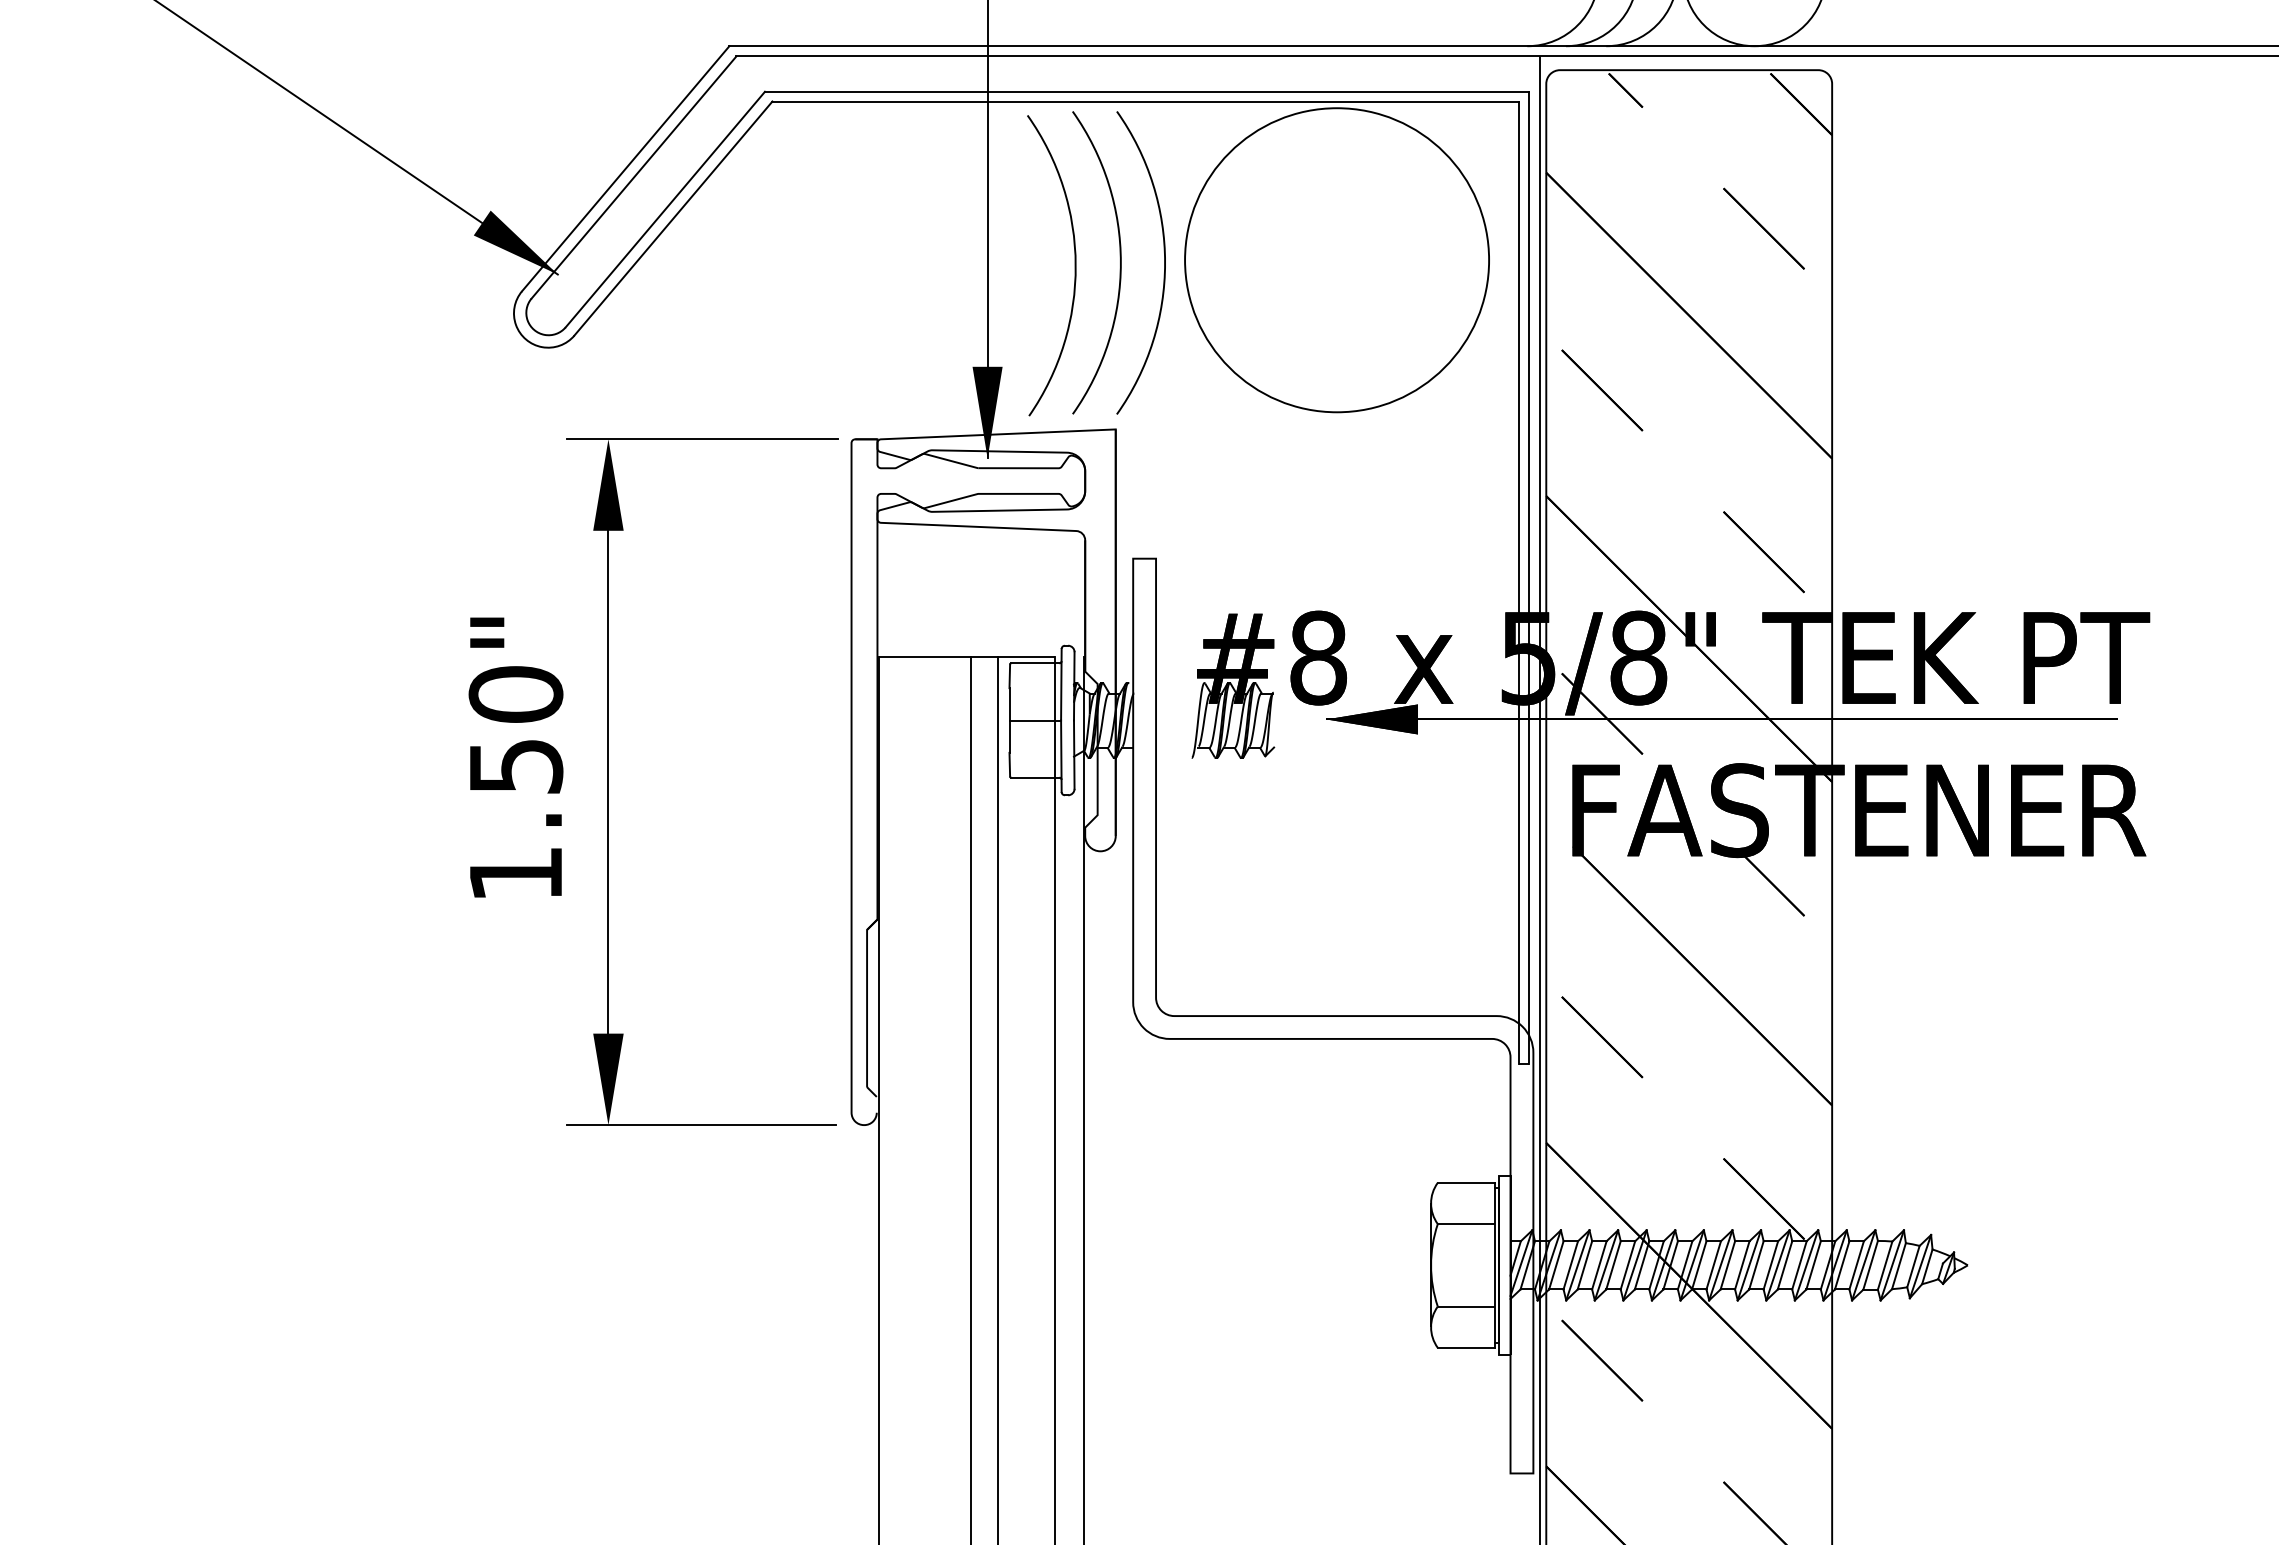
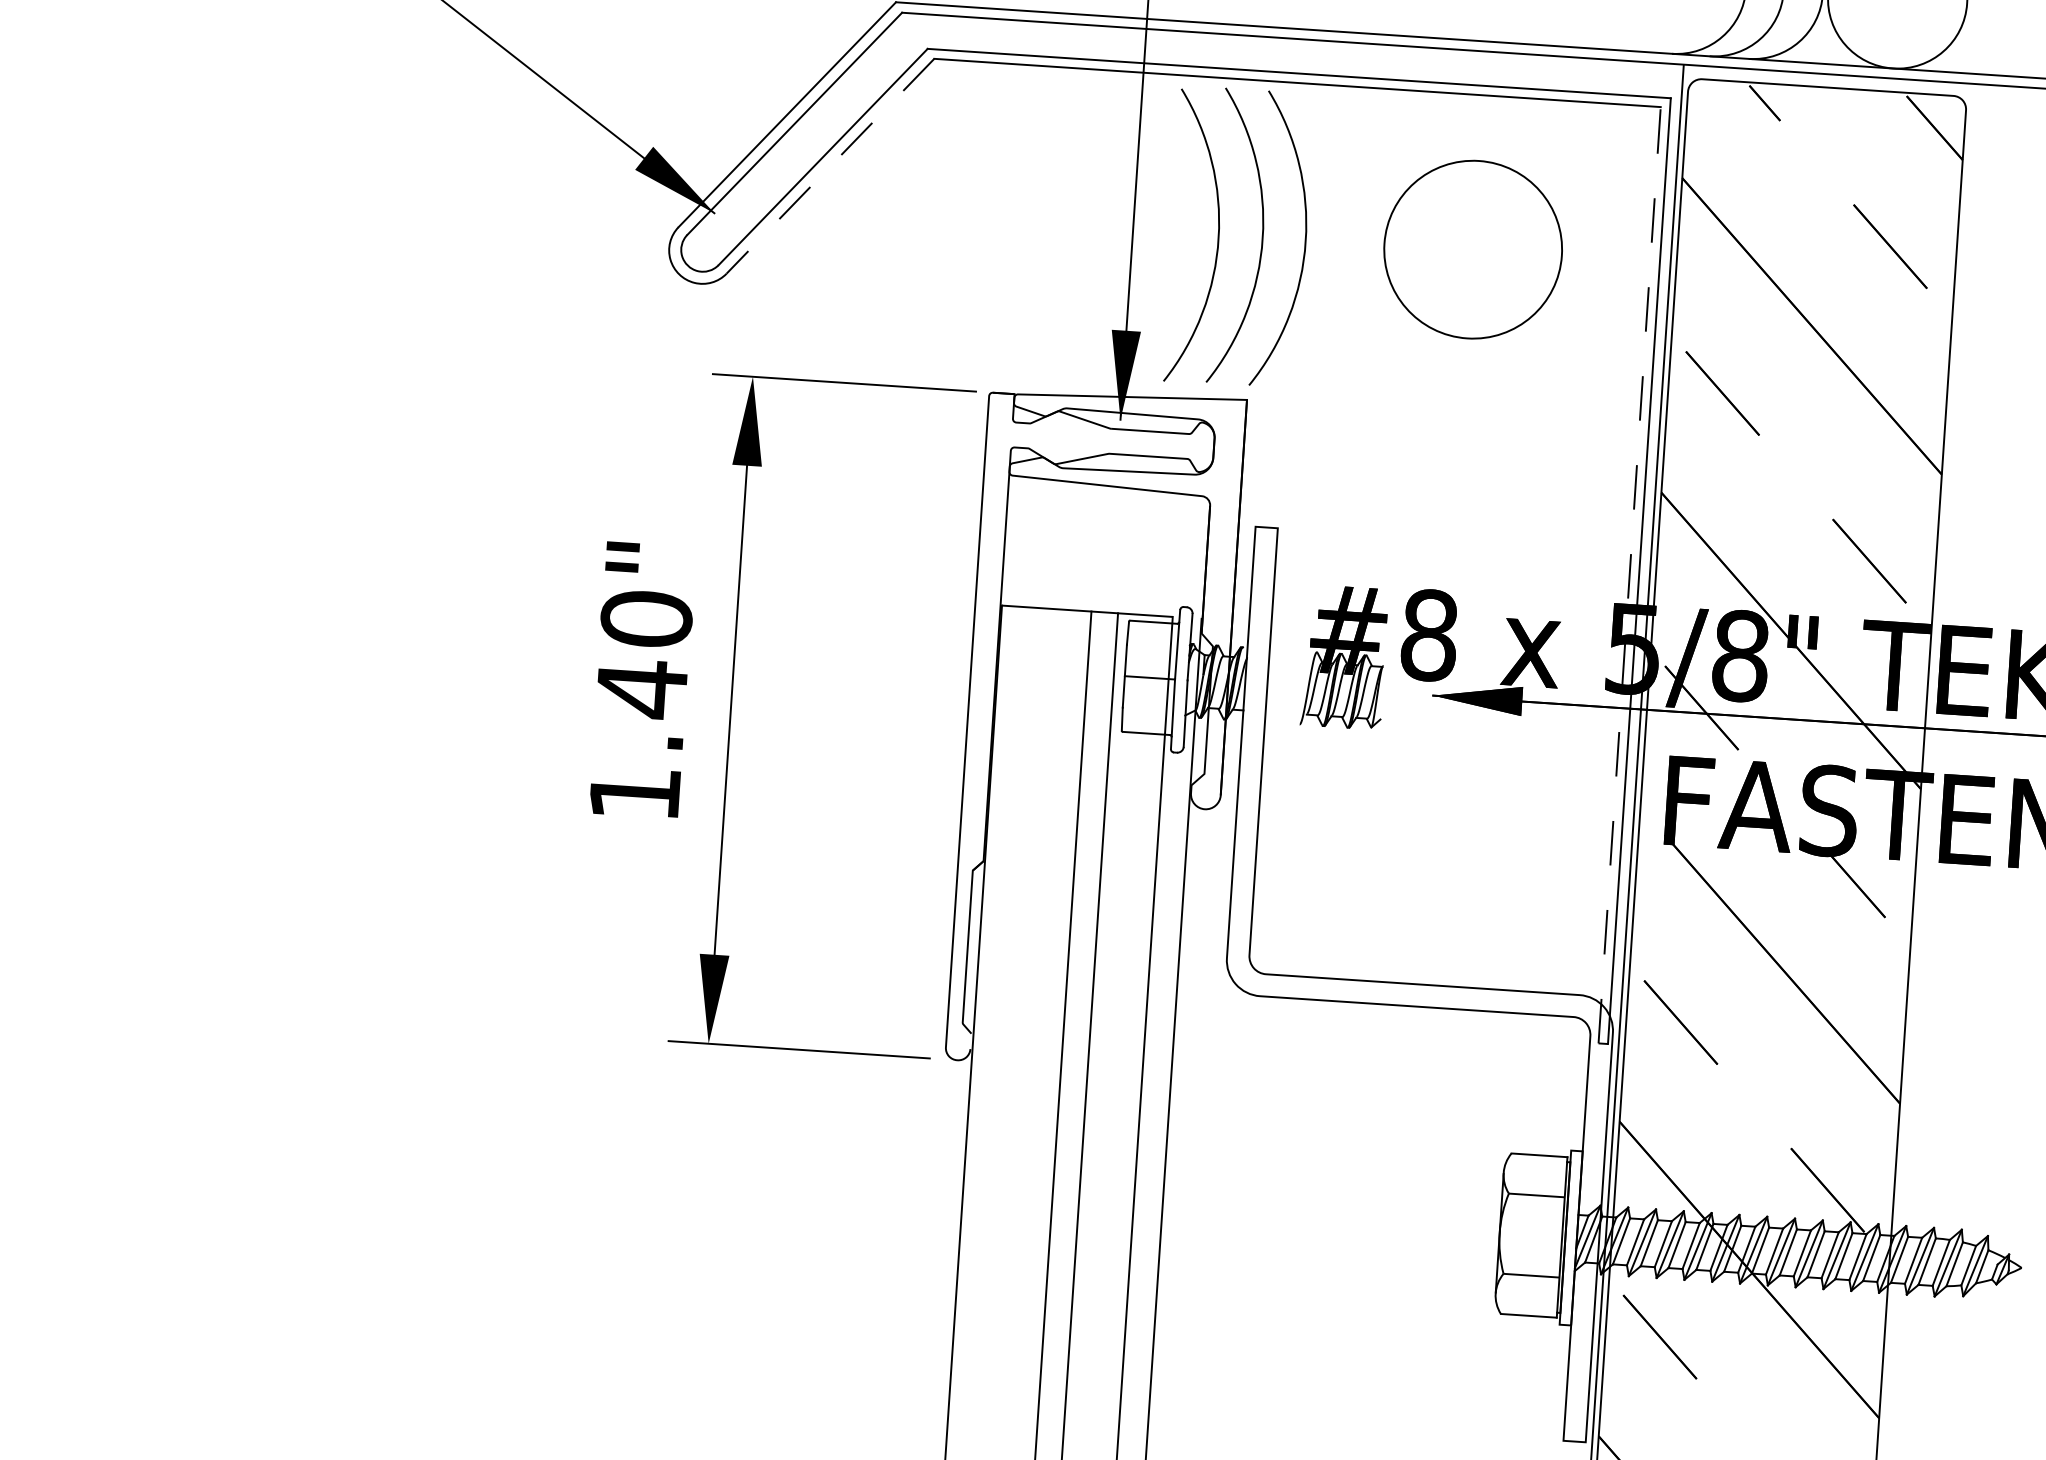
line: (673, 218) -> (830, 166), solid -> dashed
circle: (1337, 260) -> (1473, 249), size x0.6
line: (1519, 582) -> (1629, 574), solid -> dashed
text: (516, 766) -> (642, 689), 1.50" -> 1.40"

